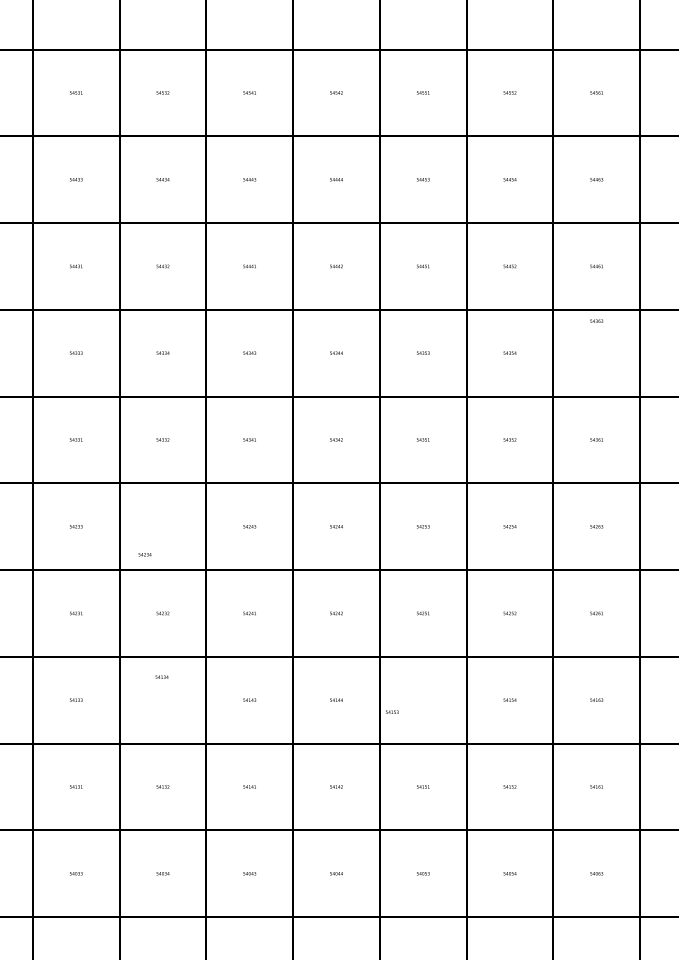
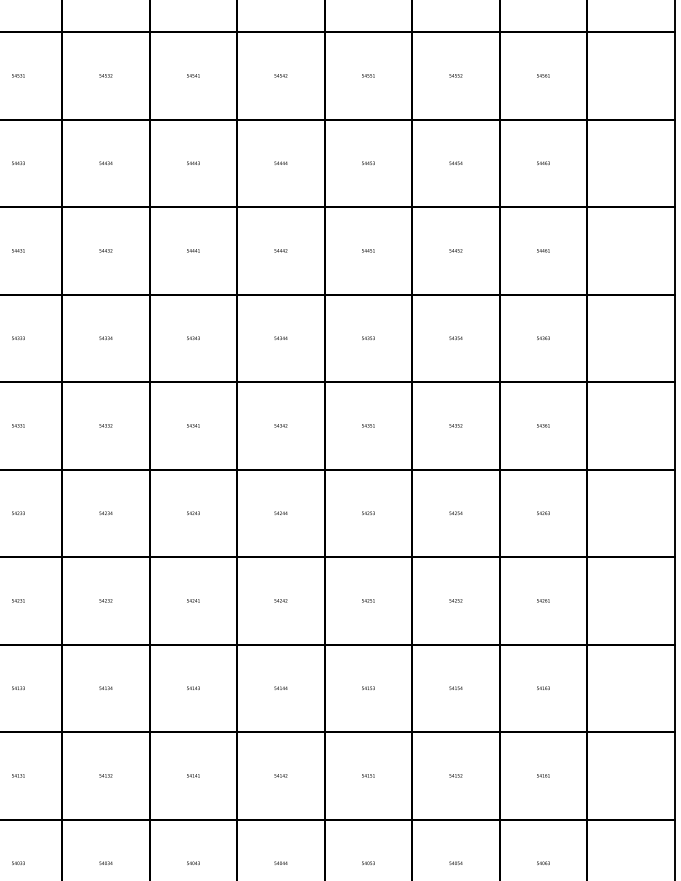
text: (596, 320) -> (543, 337), moved
text: (144, 554) -> (105, 513), moved
text: (161, 676) -> (105, 687), moved
text: (392, 711) -> (368, 687), moved

